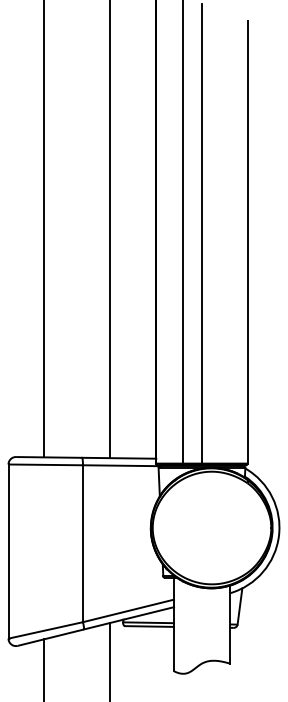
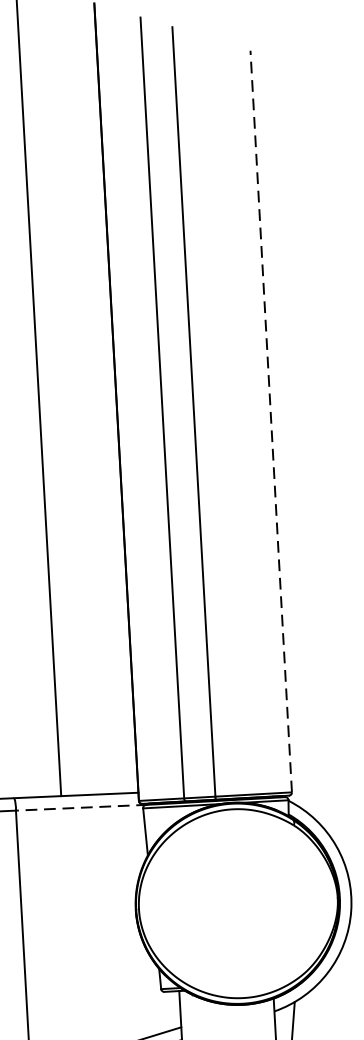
line: (247, 241) -> (270, 420), solid -> dashed
line: (121, 465) -> (80, 807), solid -> dashed

